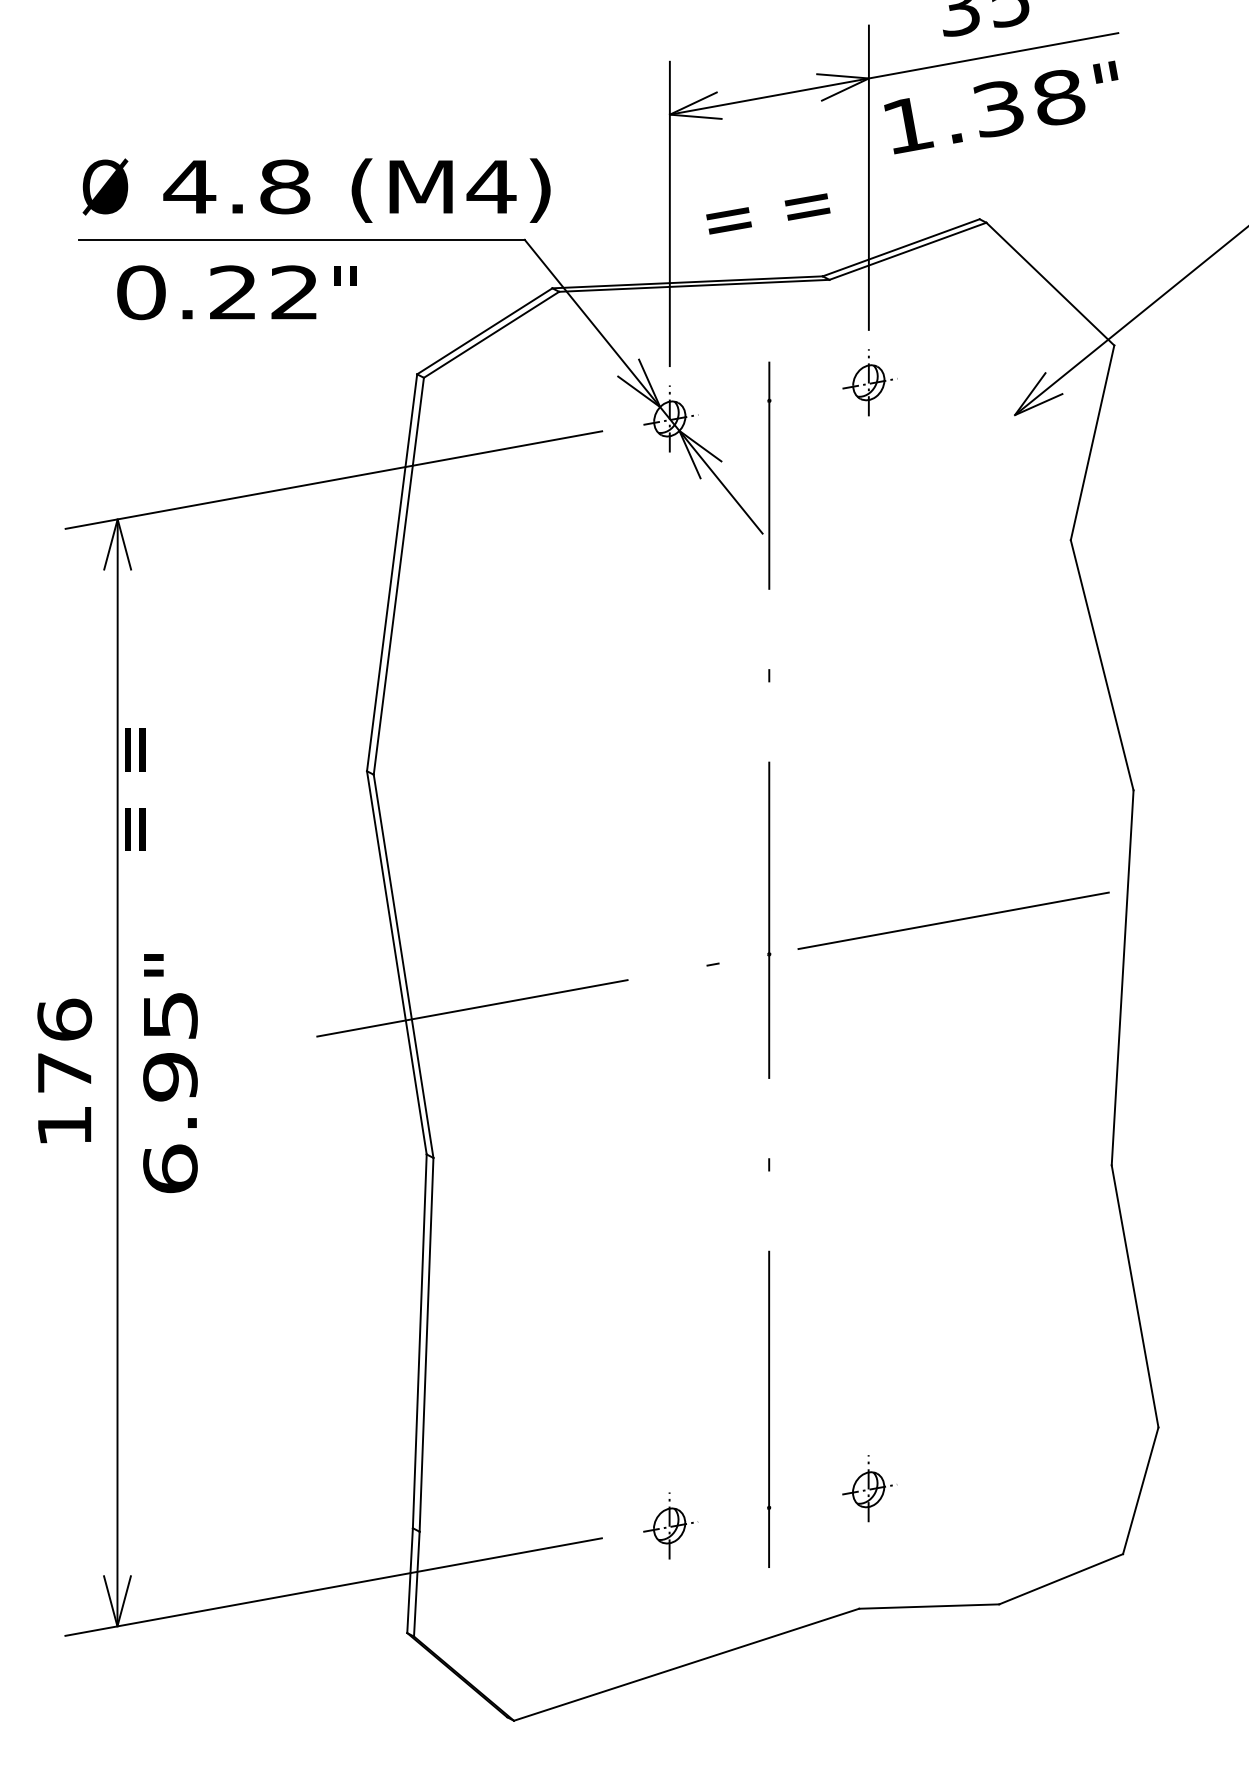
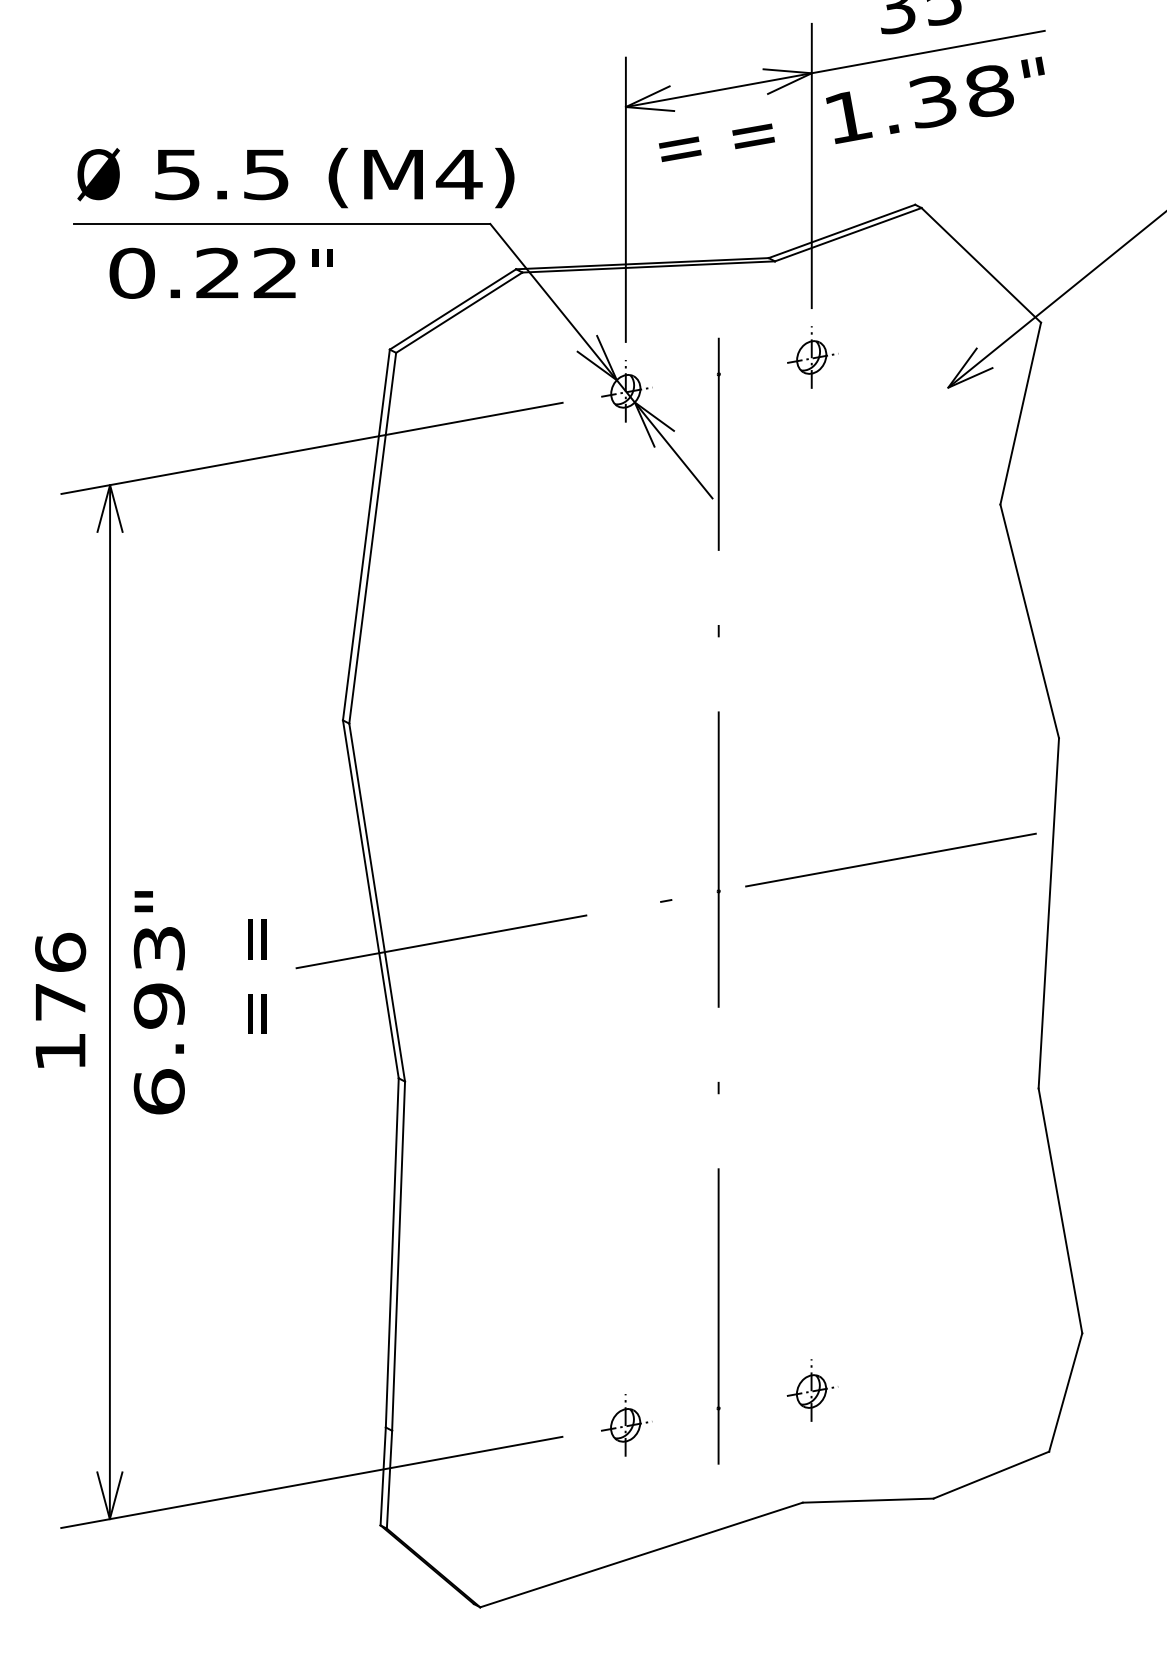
text: (236, 186) -> (221, 174), 4.8 -> 5.5
text: (768, 213) -> (717, 142), moved
text: (135, 789) -> (257, 976), moved
text: (170, 1015) -> (159, 948), 6.95 -> 6.93

